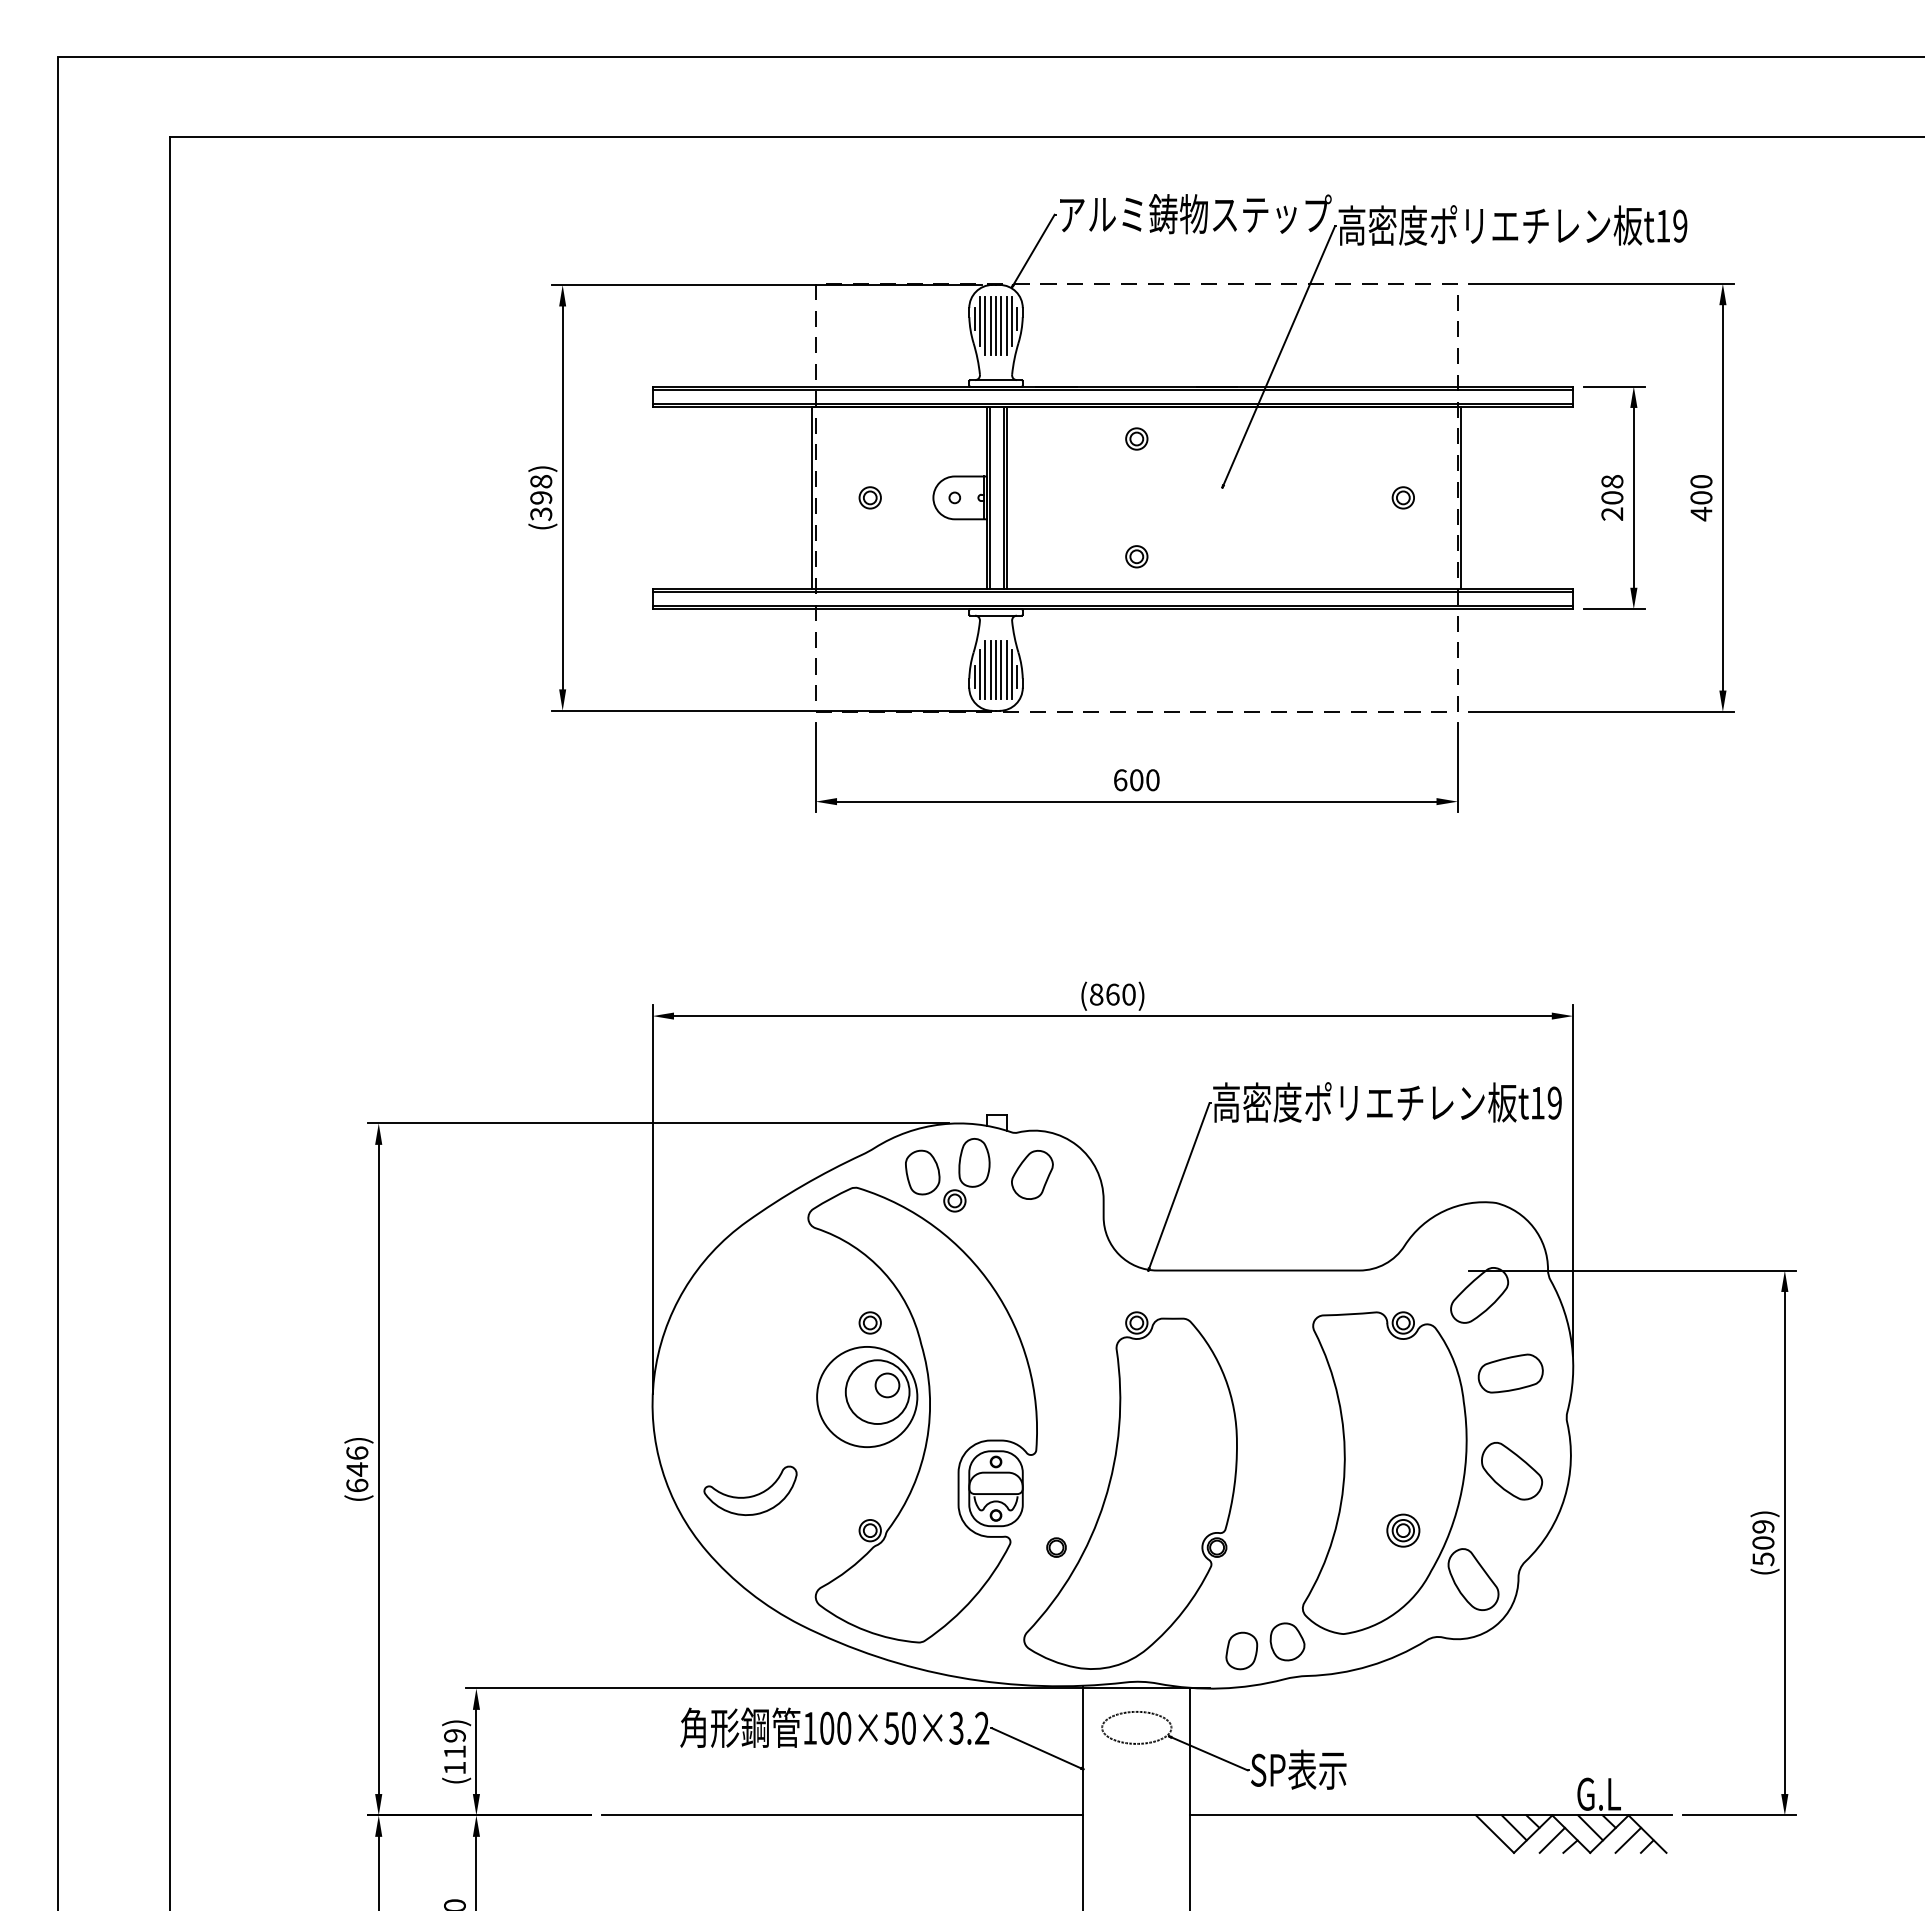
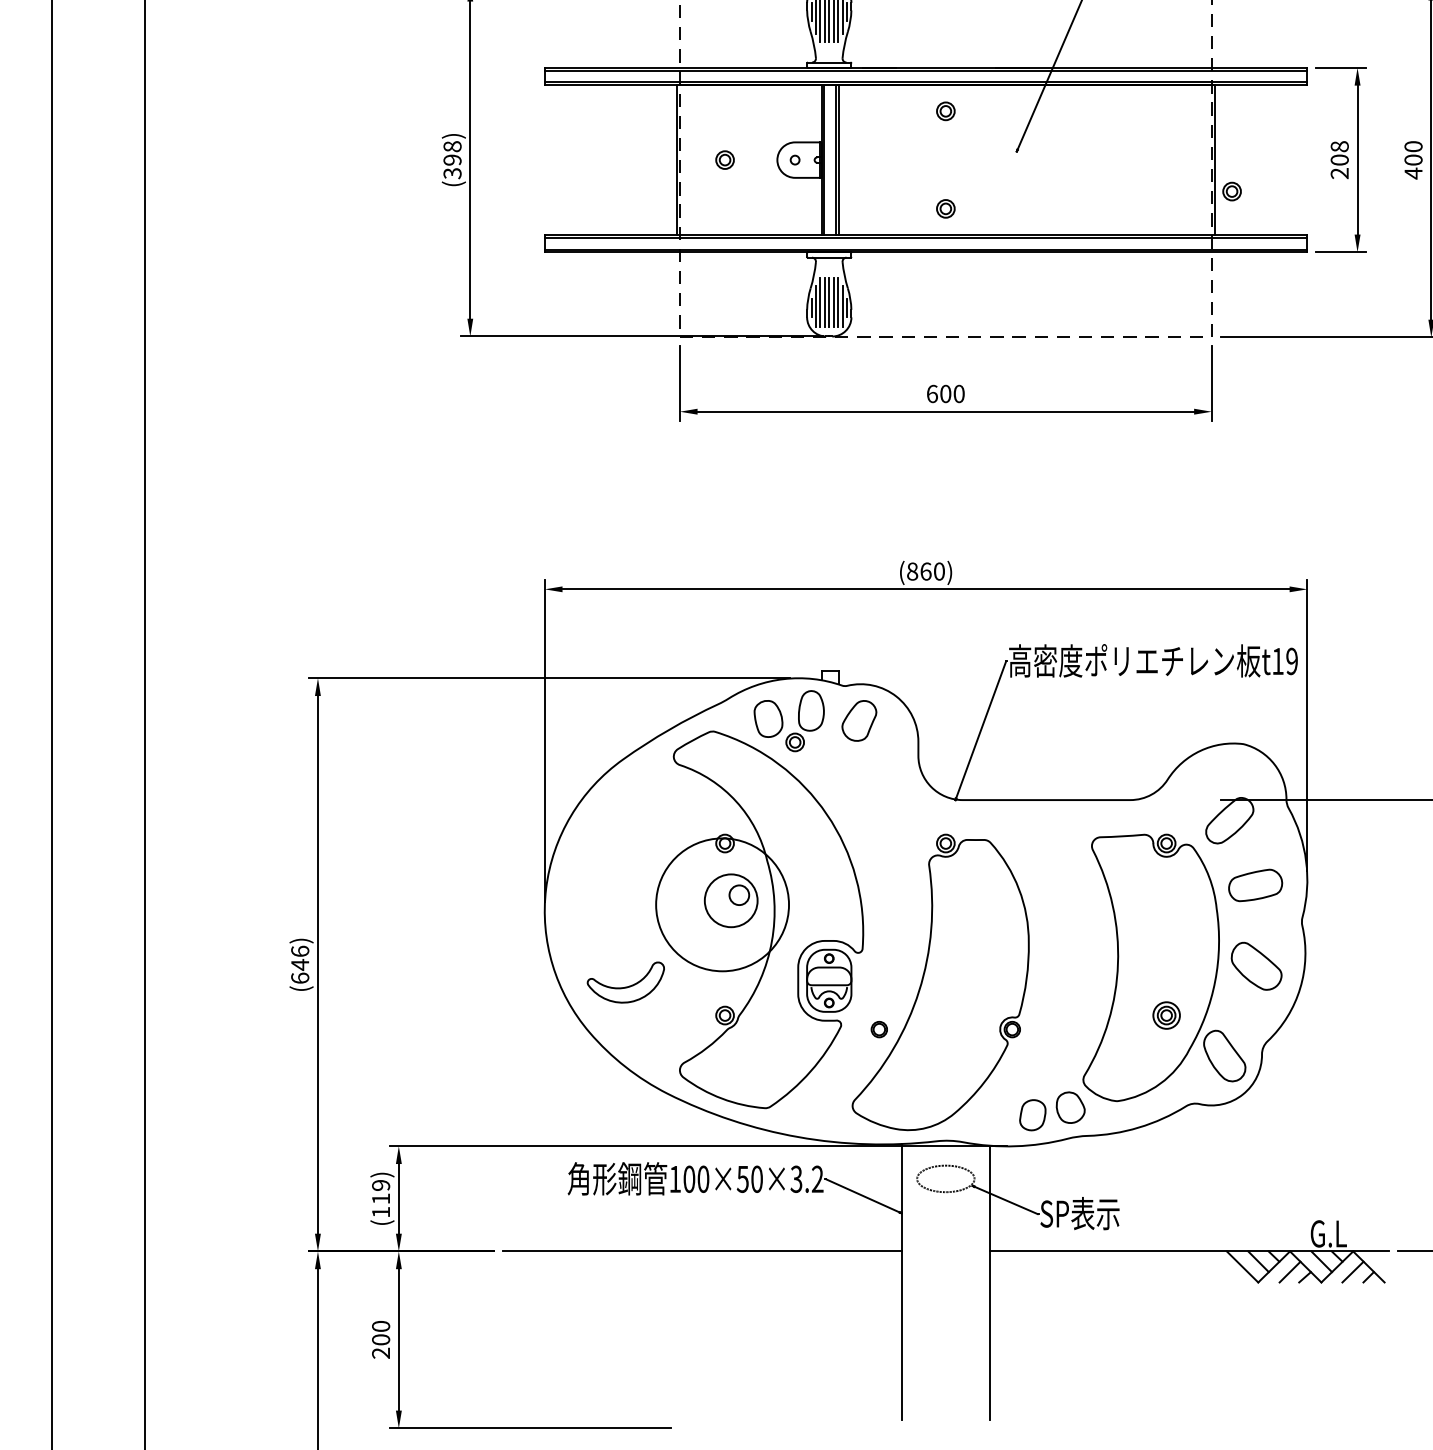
part: (1402, 497) -> (1231, 191), moved
circle: (867, 1396) -> (722, 904), size x1.6

